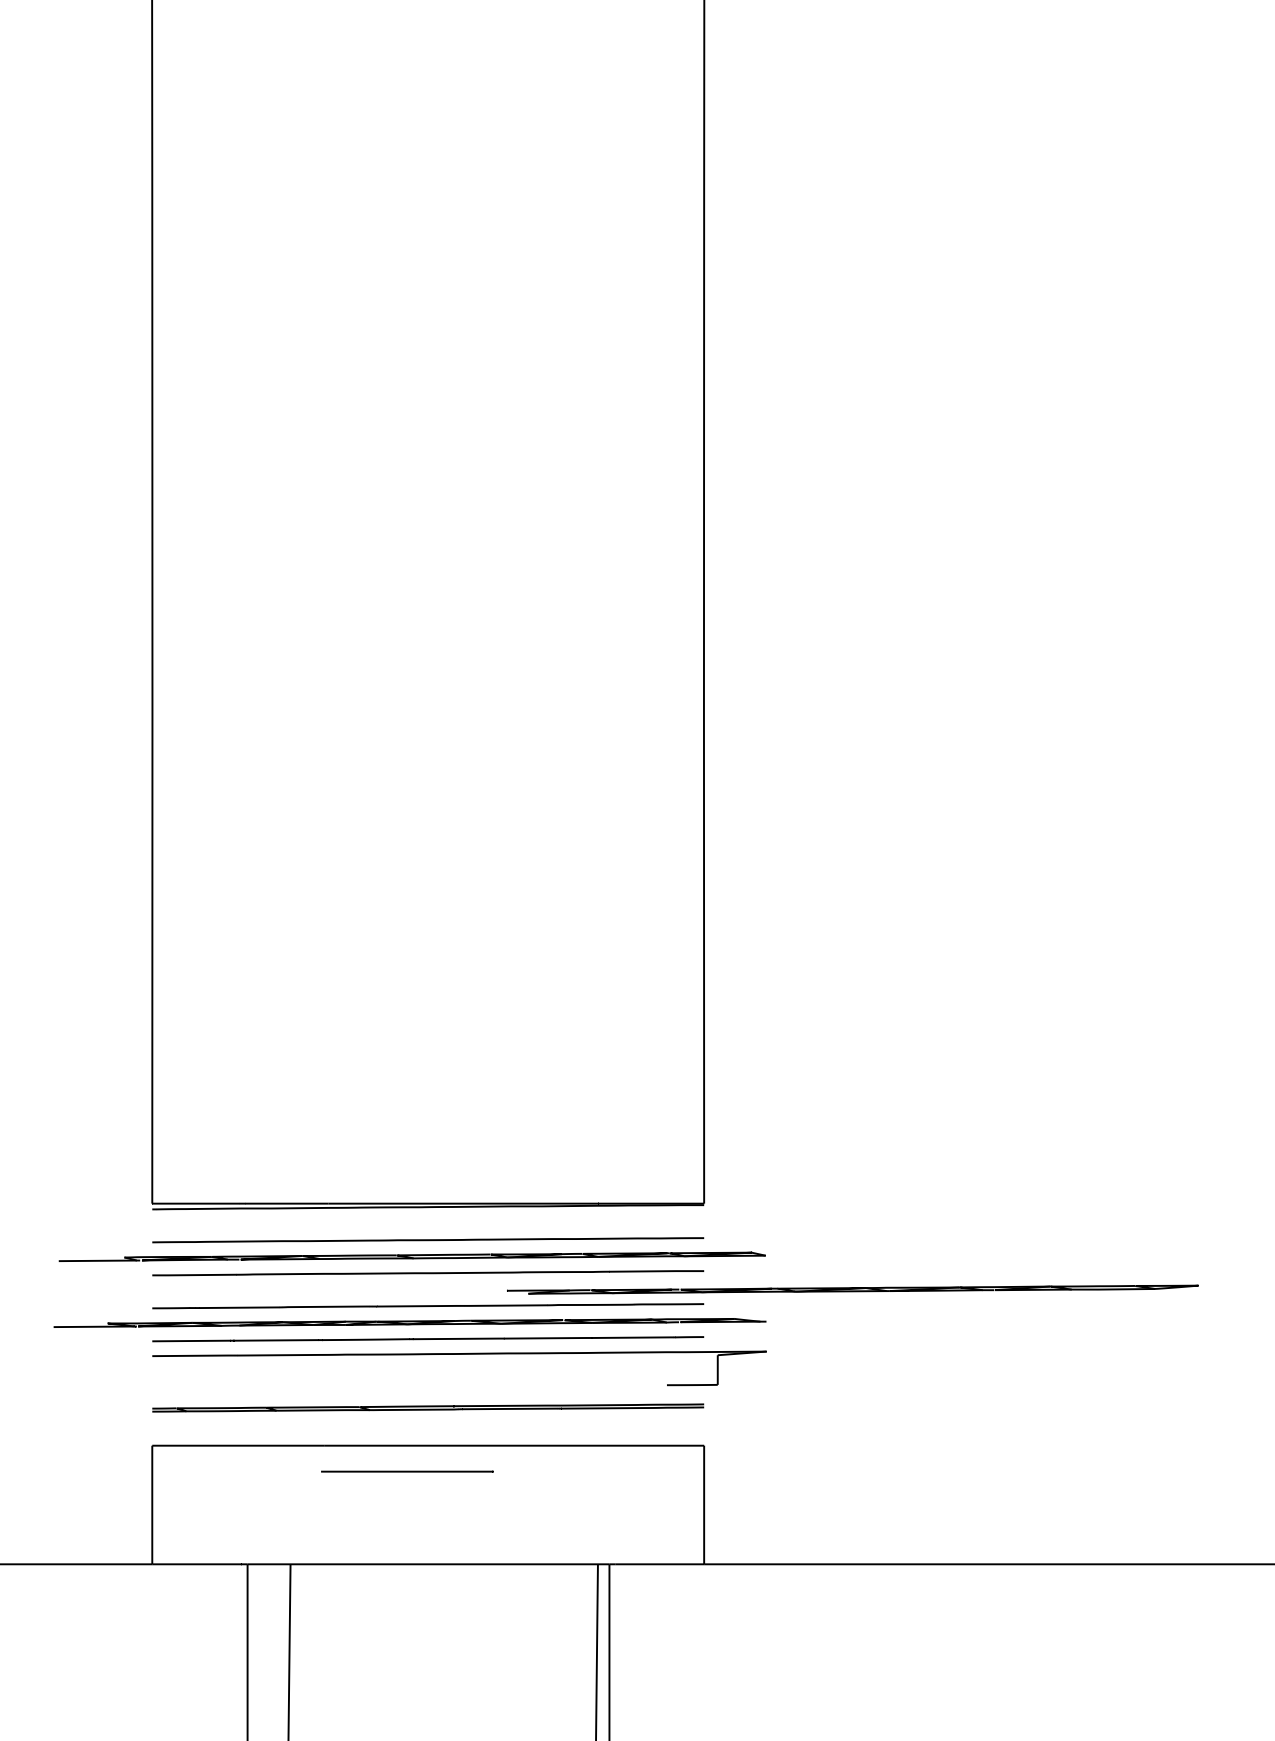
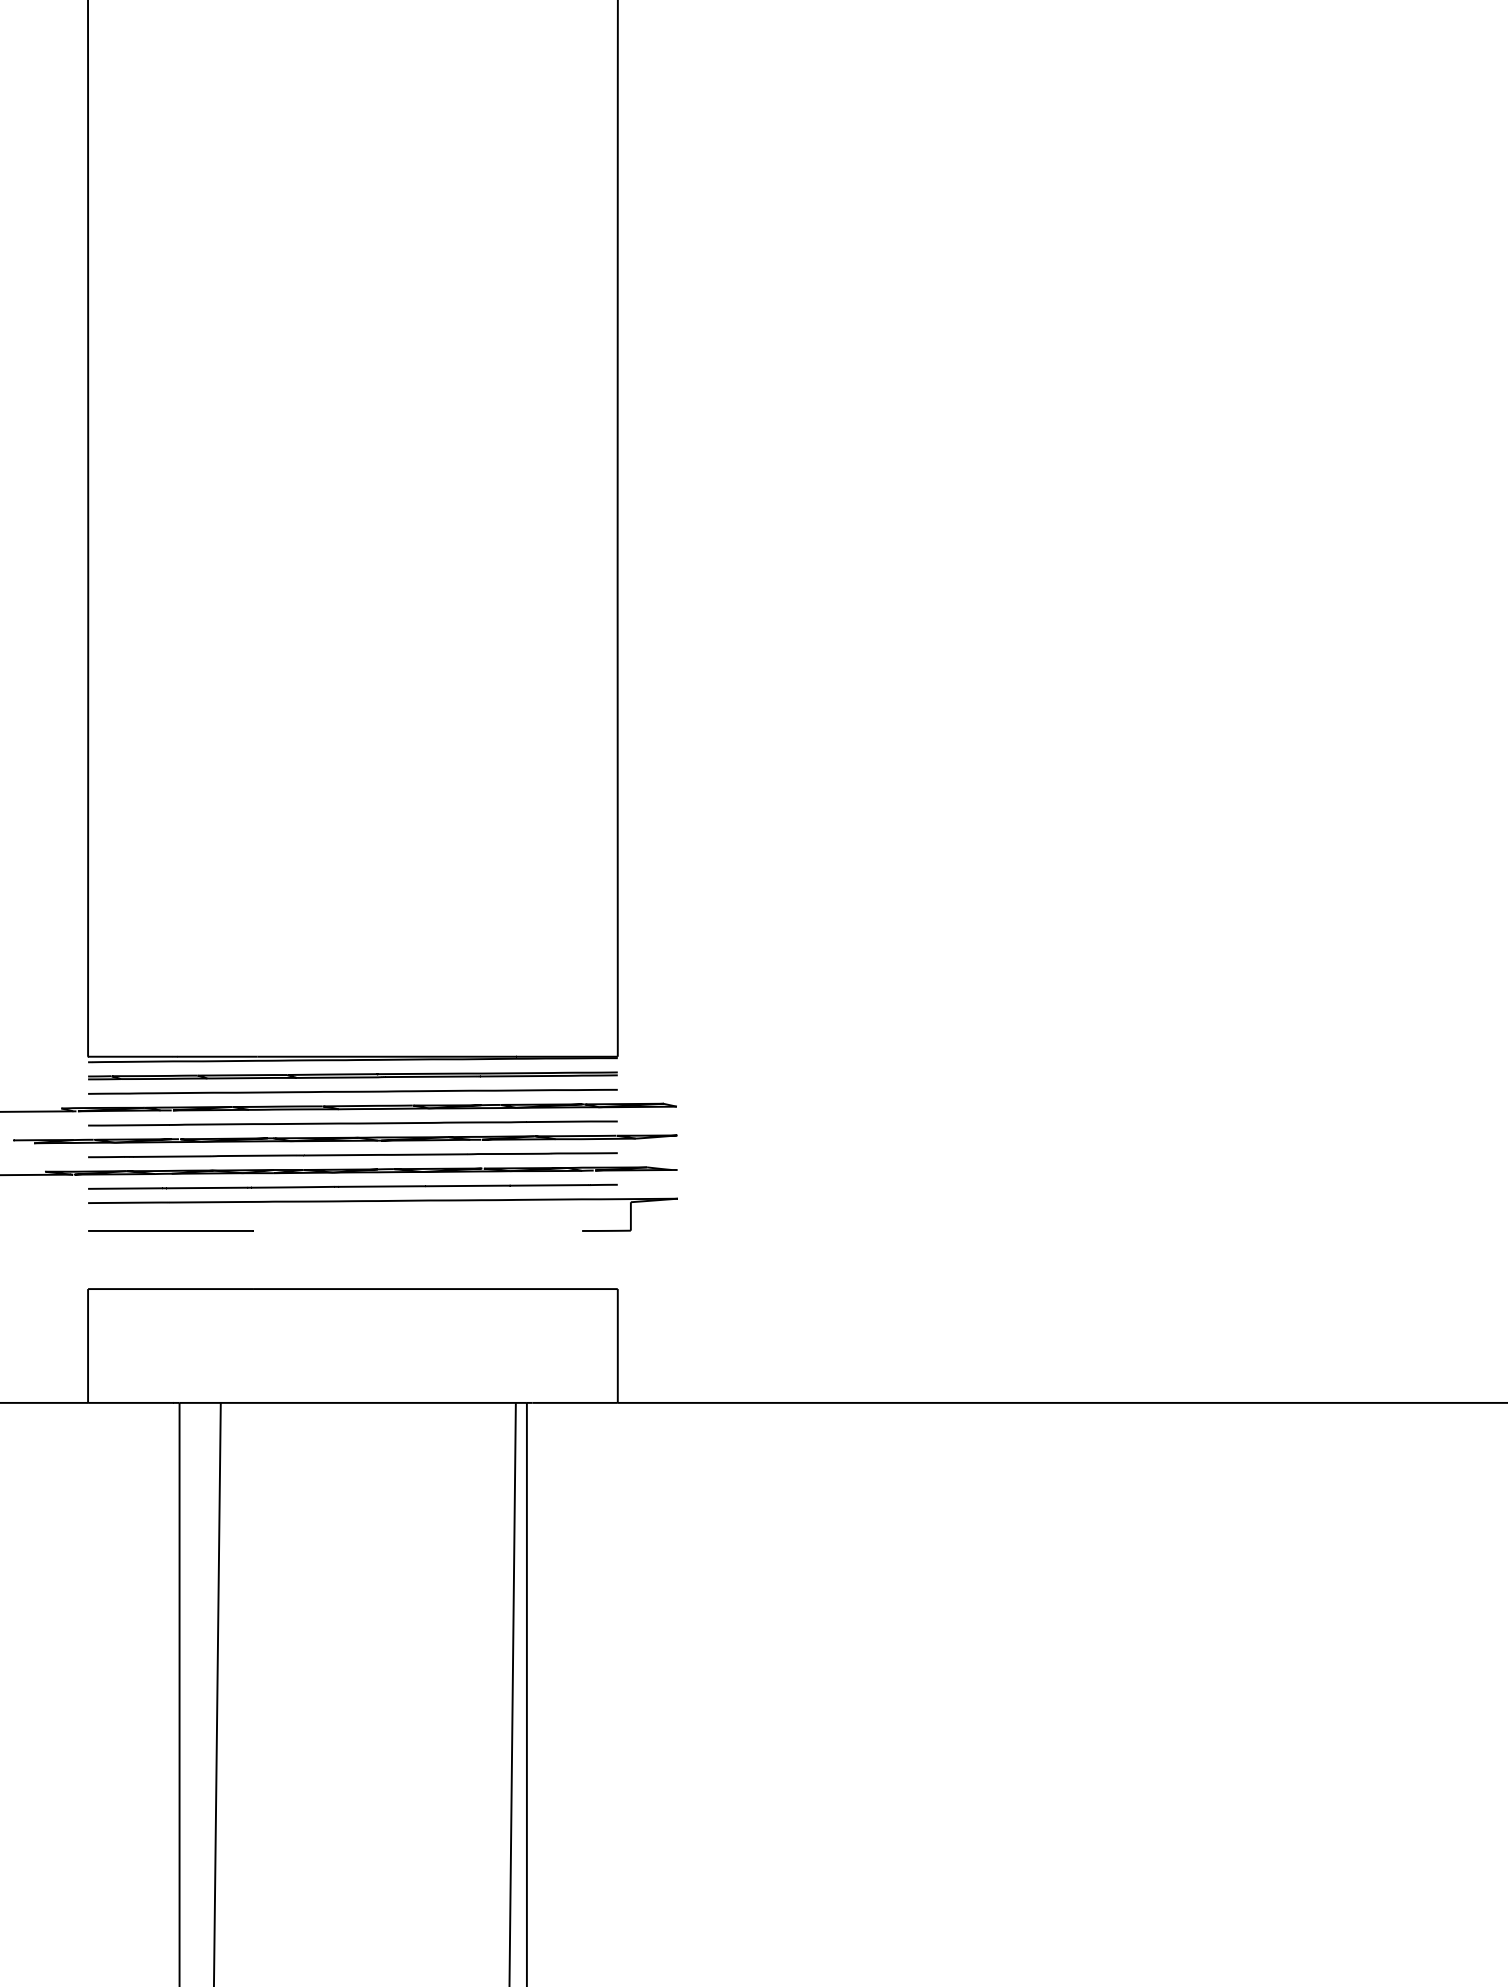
part: (852, 1289) -> (345, 1139), moved
part: (427, 1407) -> (352, 1075), moved
line: (406, 1471) -> (170, 1230), moved

